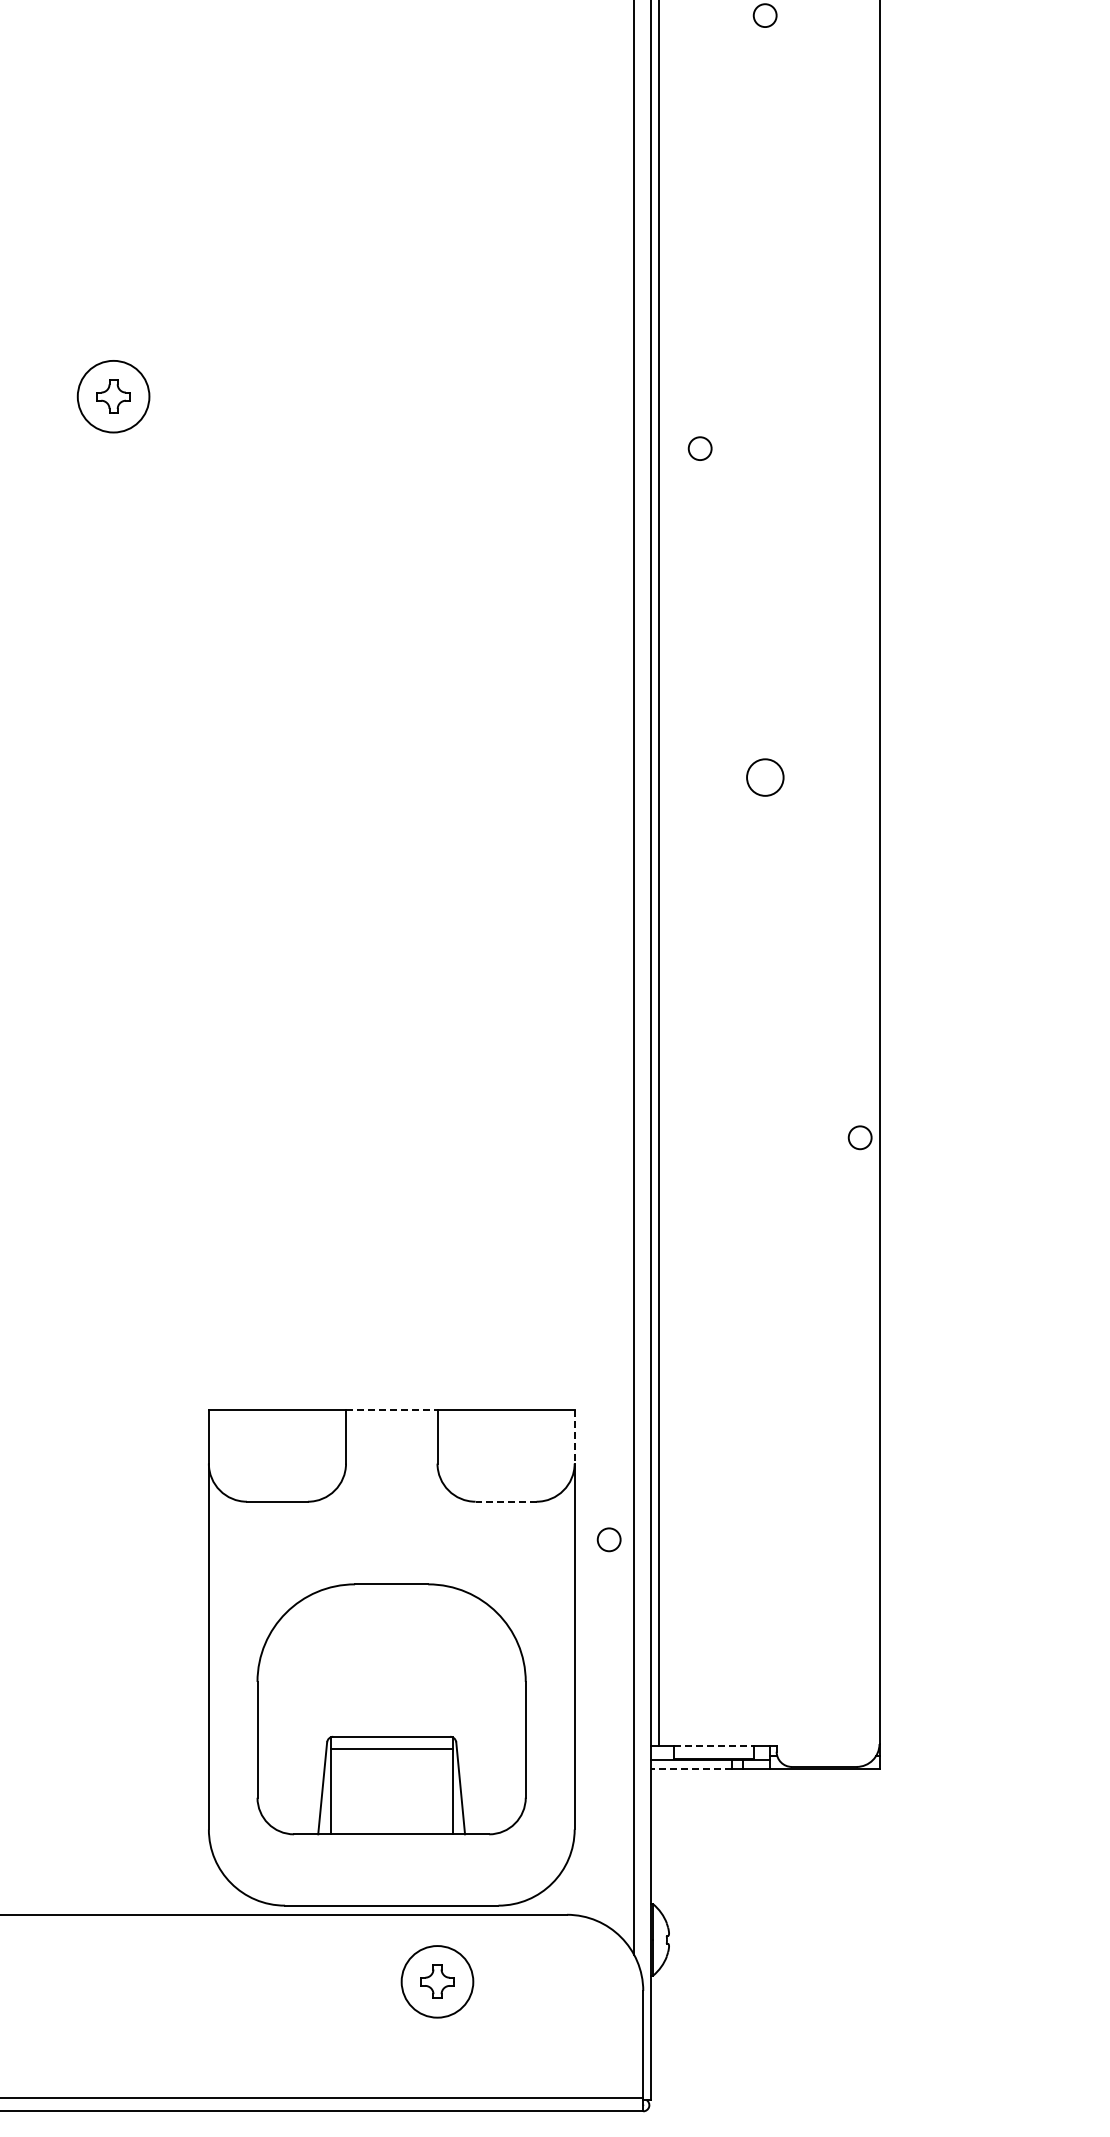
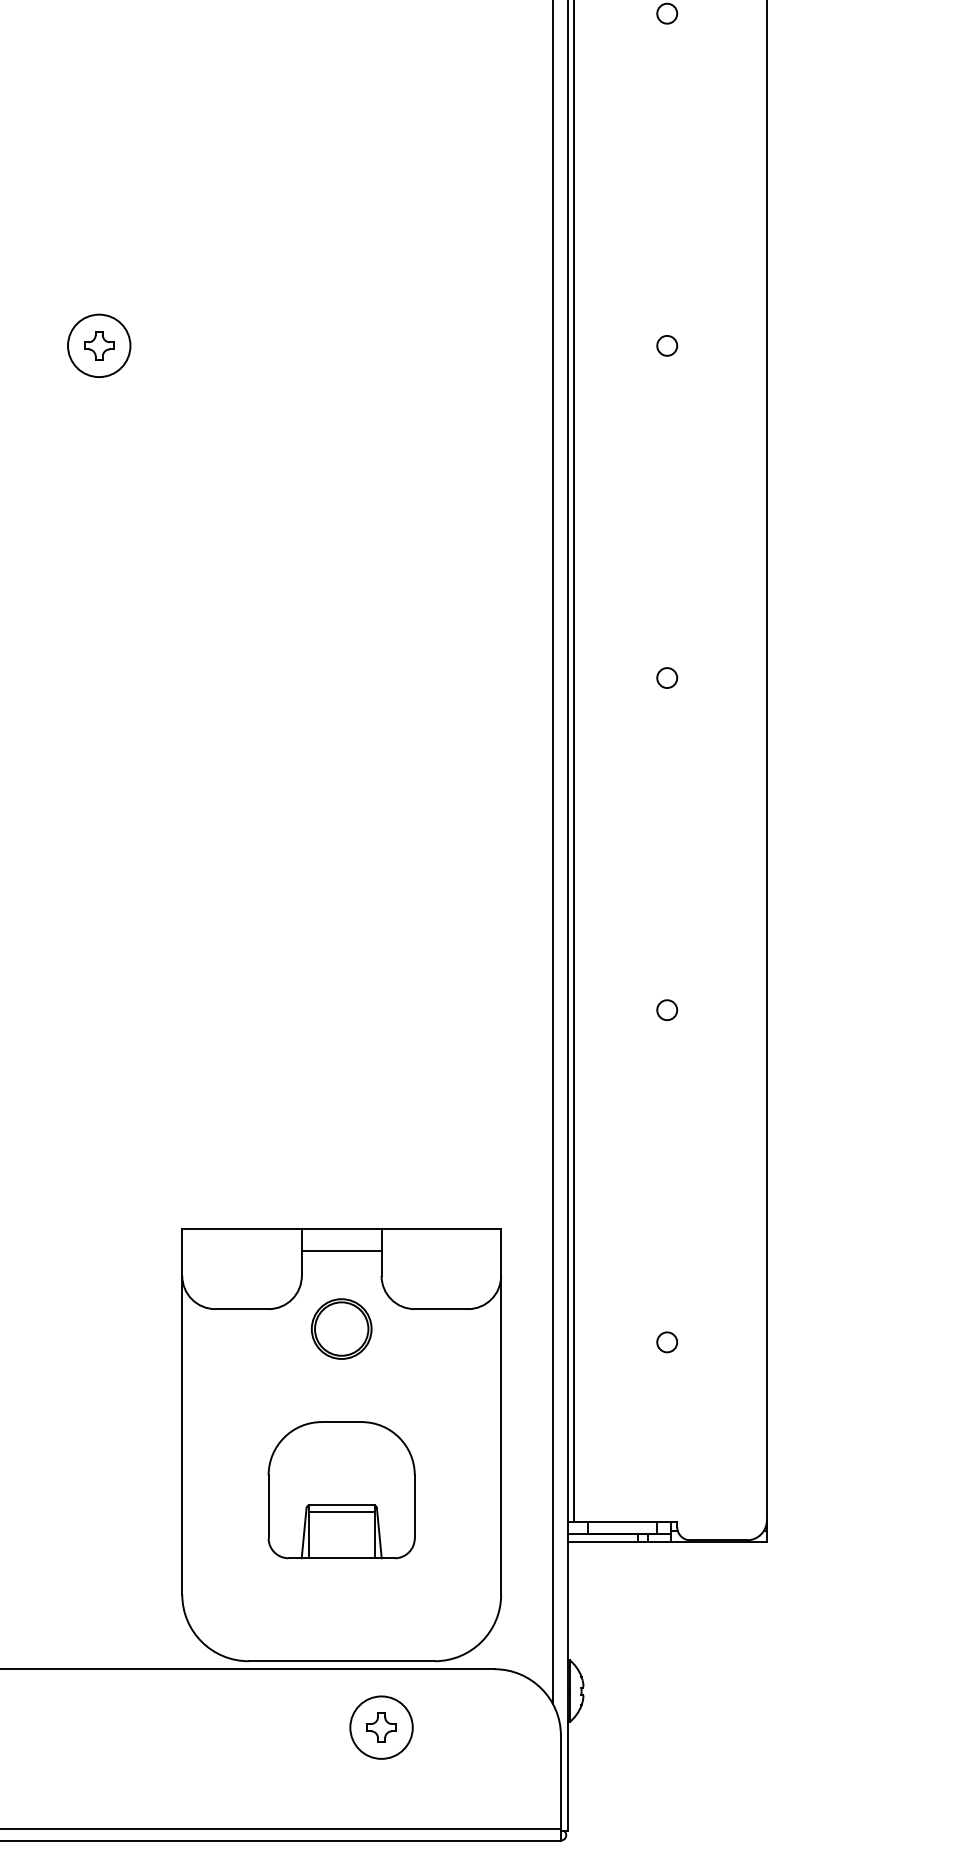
circle: (699, 448) -> (666, 345), moved
circle: (764, 777) -> (666, 677), size x0.62
circle: (859, 1137) -> (666, 1009), moved
line: (391, 1410) -> (341, 1229), dashed -> solid
line: (391, 1434) -> (341, 1250), added
line: (574, 1436) -> (500, 1252), dashed -> solid
line: (505, 1501) -> (440, 1308), dashed -> solid
part: (391, 1524) -> (341, 1328), added
circle: (608, 1539) -> (666, 1342), moved
part: (391, 1709) -> (341, 1490), size x0.62
line: (714, 1746) -> (623, 1522), dashed -> solid
line: (690, 1769) -> (602, 1542), dashed -> solid

